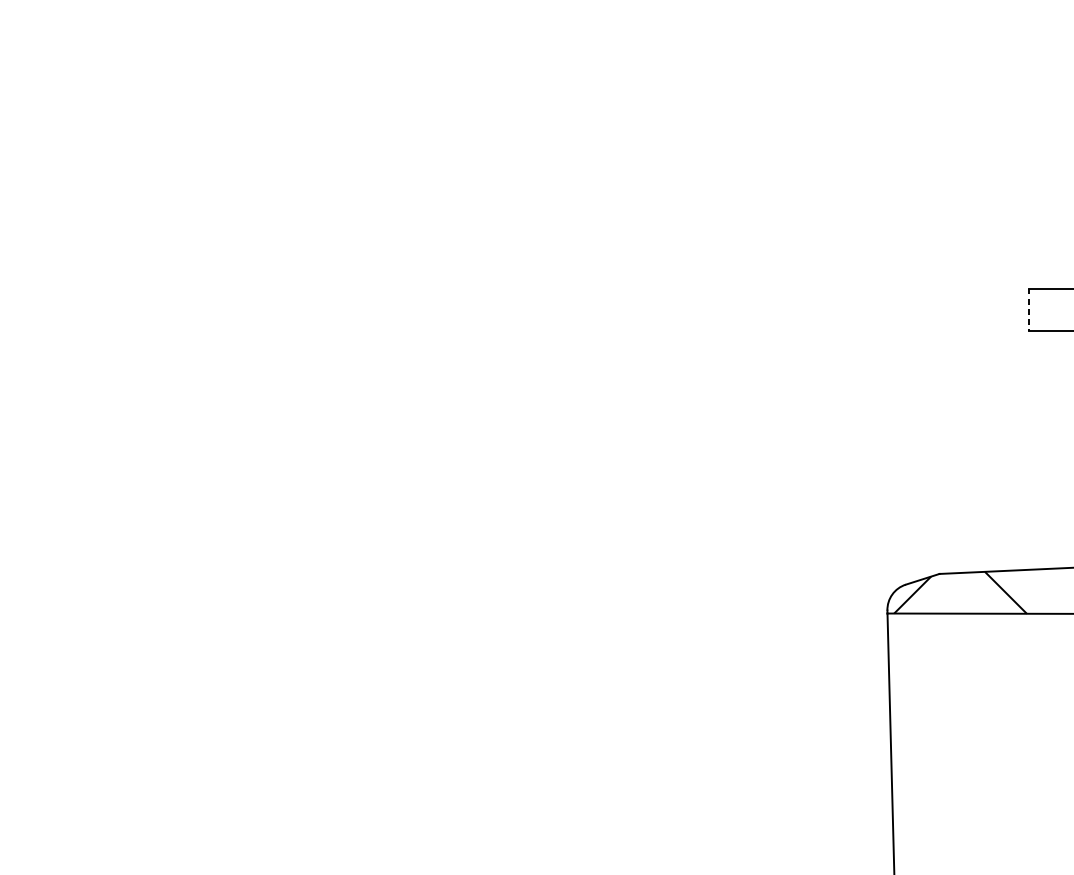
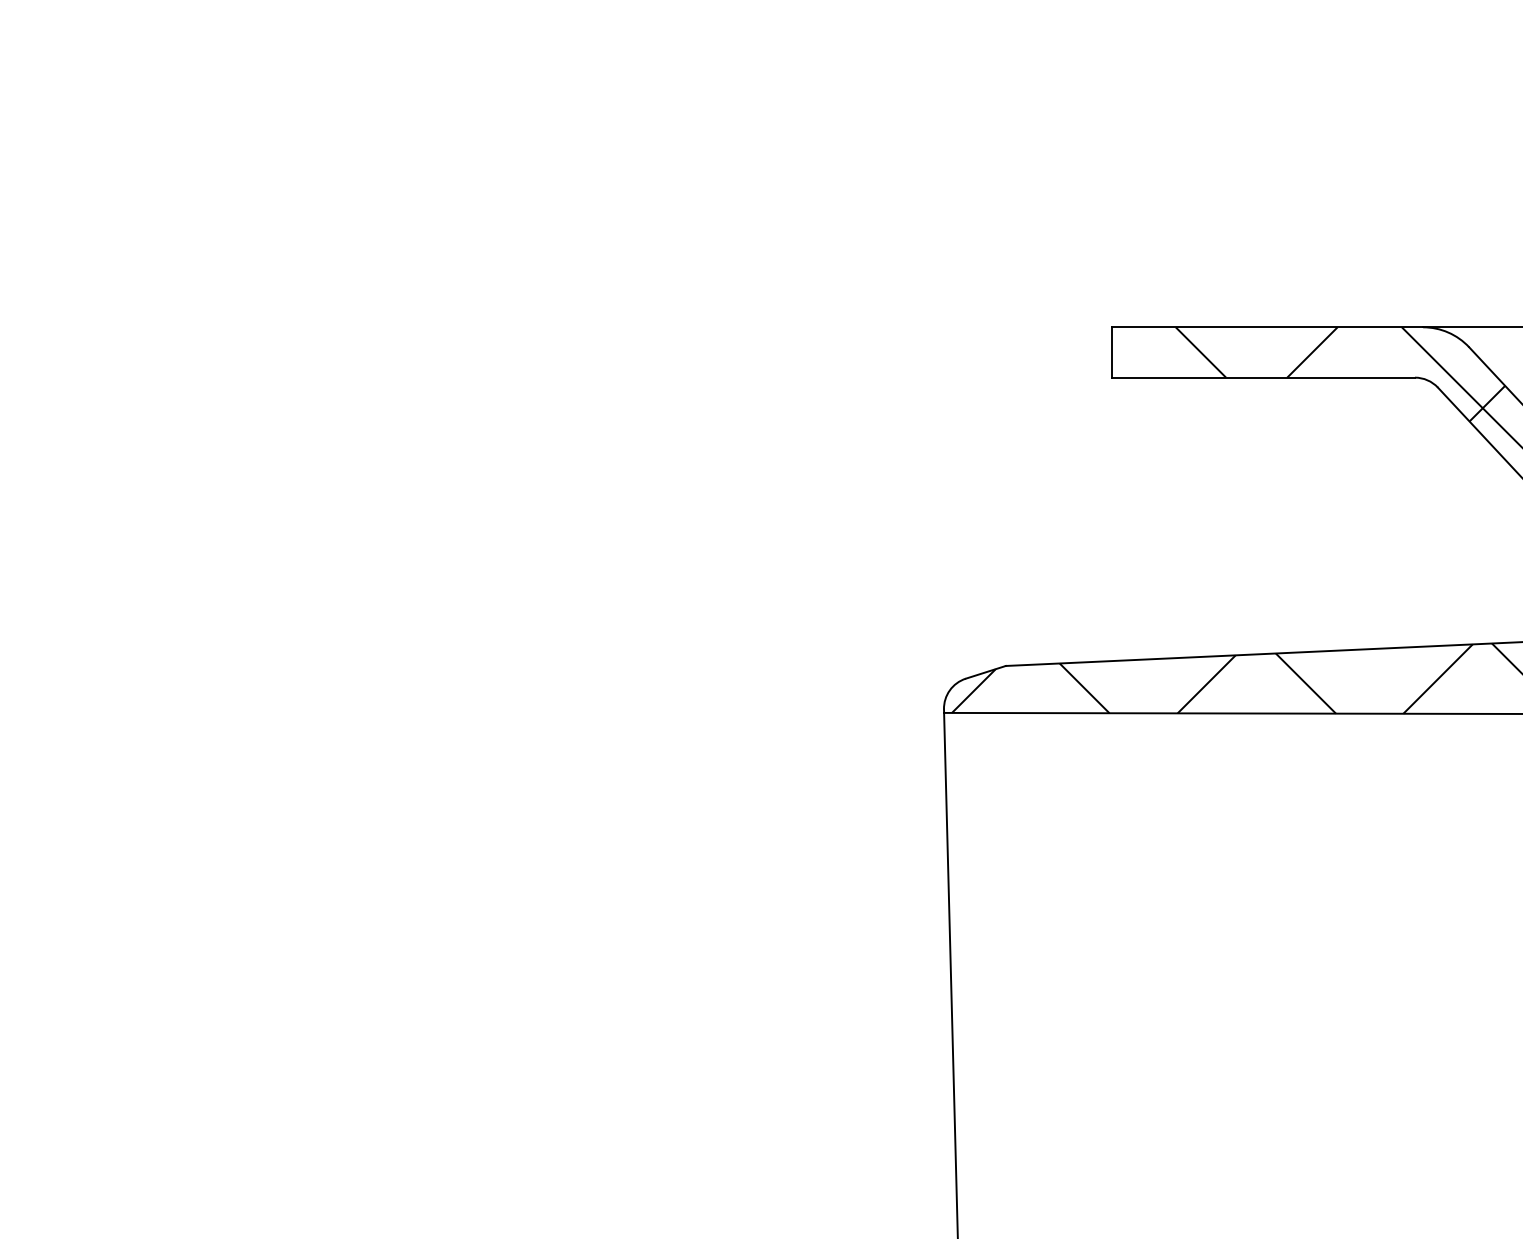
line: (1029, 309) -> (1112, 352), dashed -> solid

